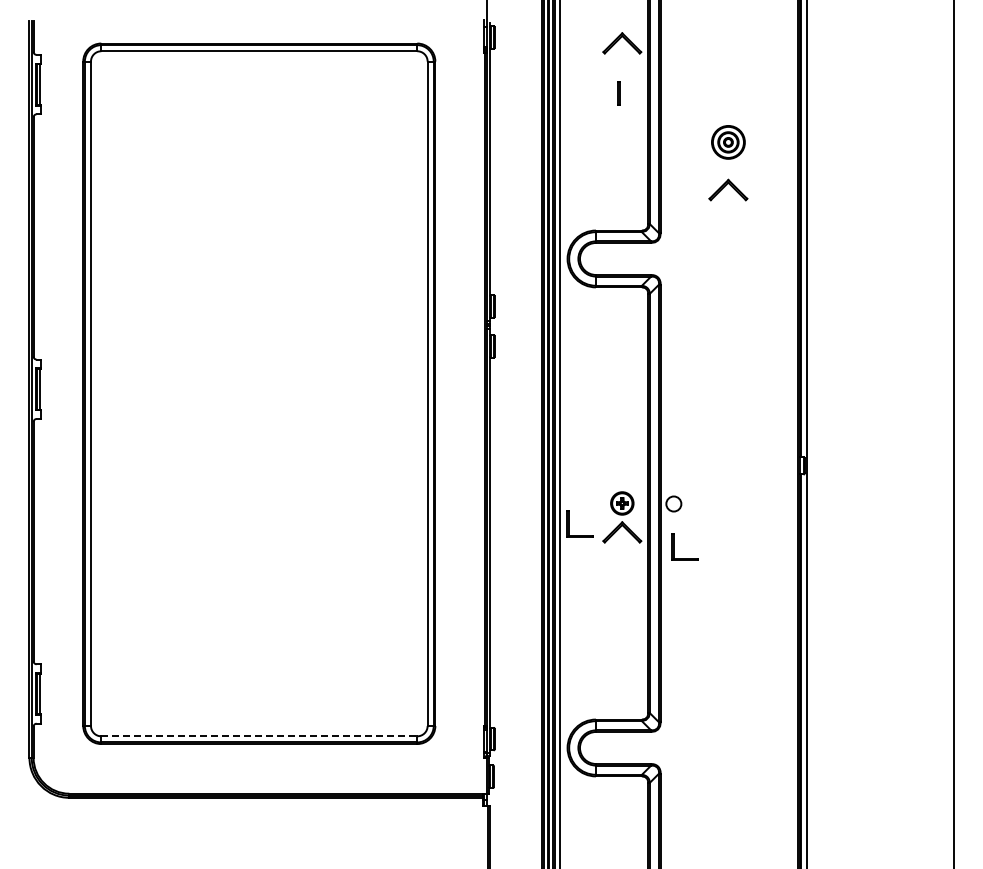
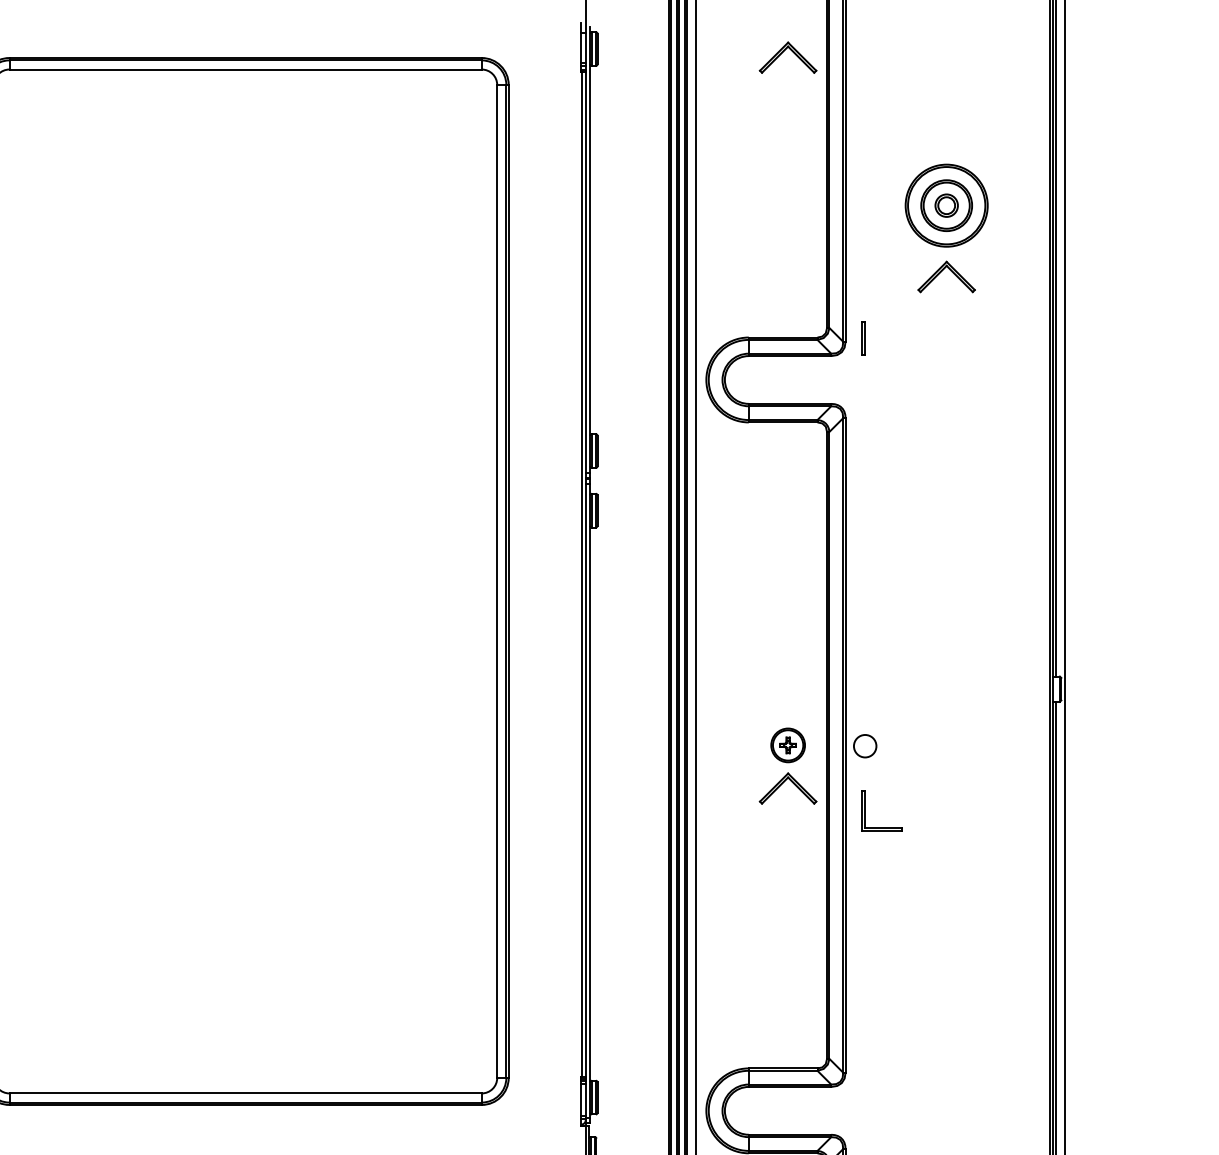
line: (618, 93) -> (863, 338), moved
part: (728, 142) -> (946, 205), size x1.67
part: (569, 523) -> (709, 775), removed
line: (259, 736) -> (245, 1093), dashed -> solid

